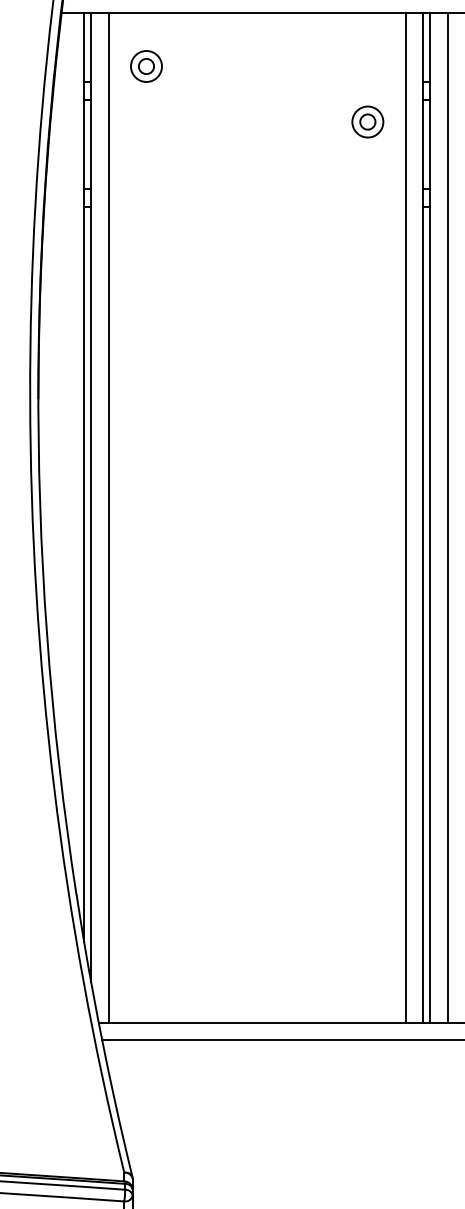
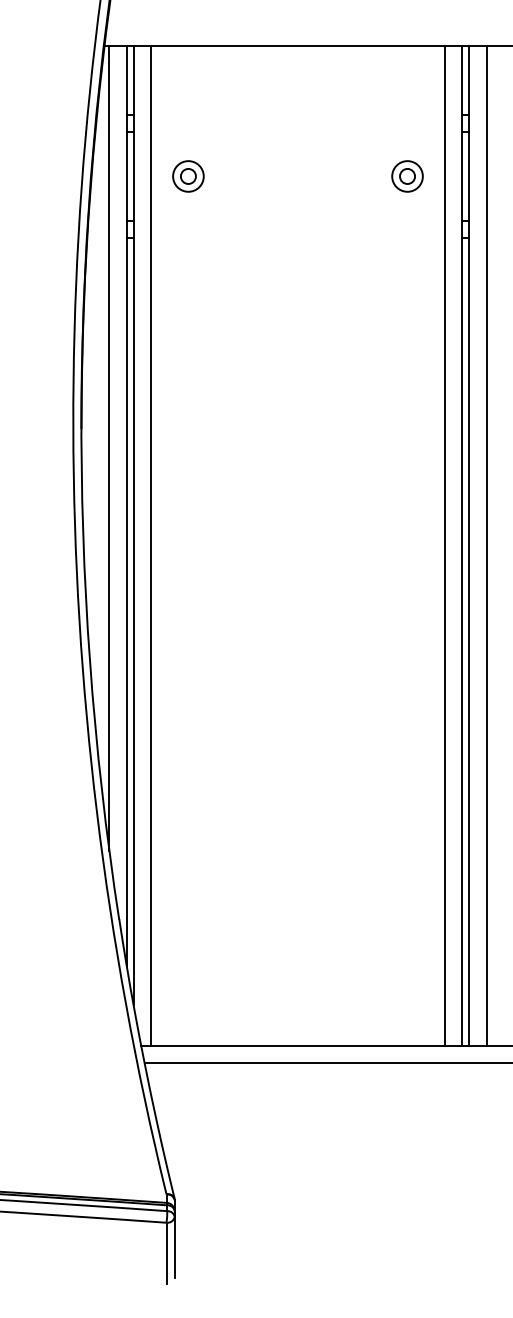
part: (146, 66) -> (188, 176), moved
part: (367, 122) -> (407, 176), moved
line: (66, 419) -> (109, 448), added

